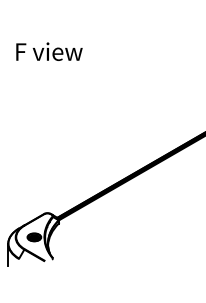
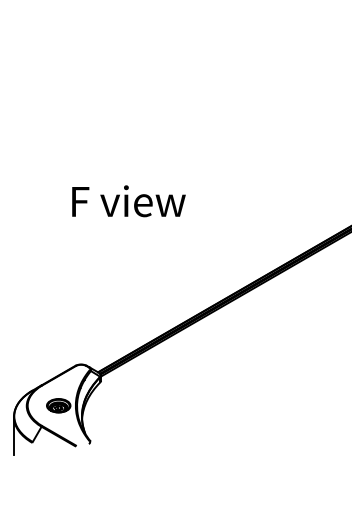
text: (49, 51) -> (128, 200), moved

